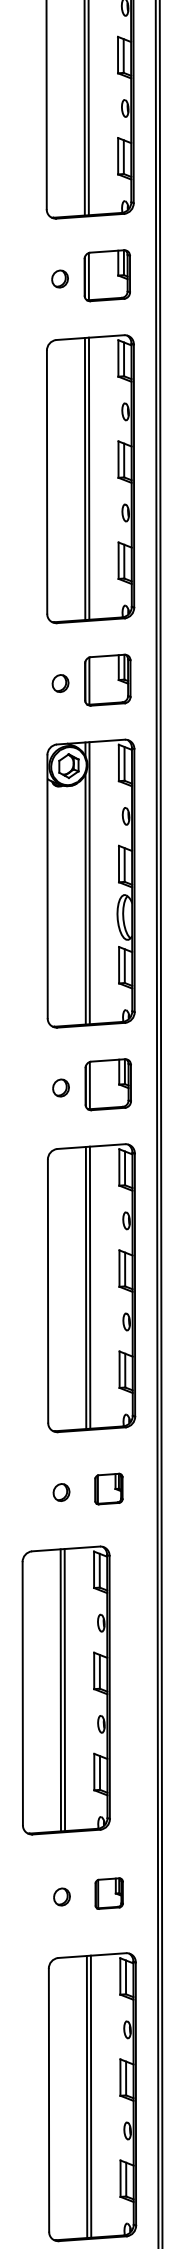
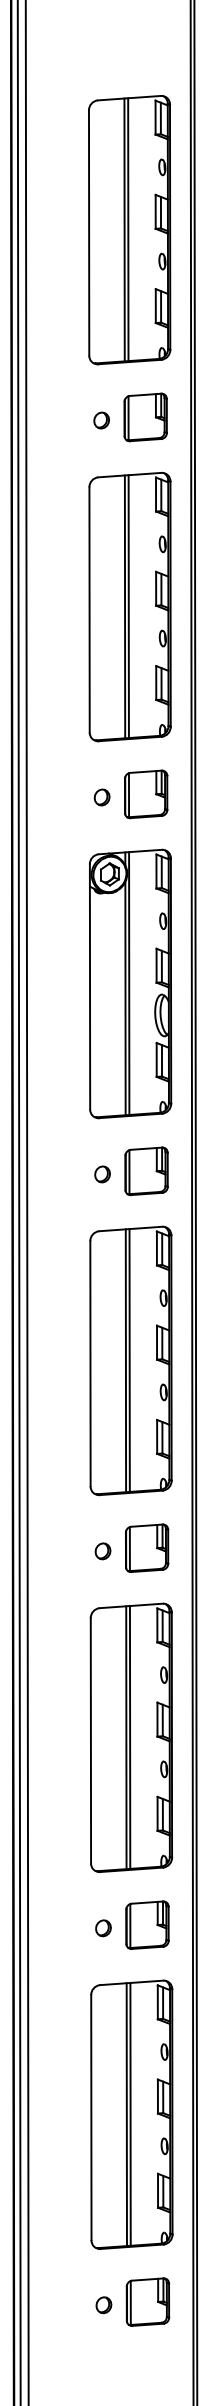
part: (109, 1488) -> (147, 1547), size x1.67
part: (66, 1690) -> (131, 1737), moved
part: (109, 1892) -> (147, 1924), size x1.67

